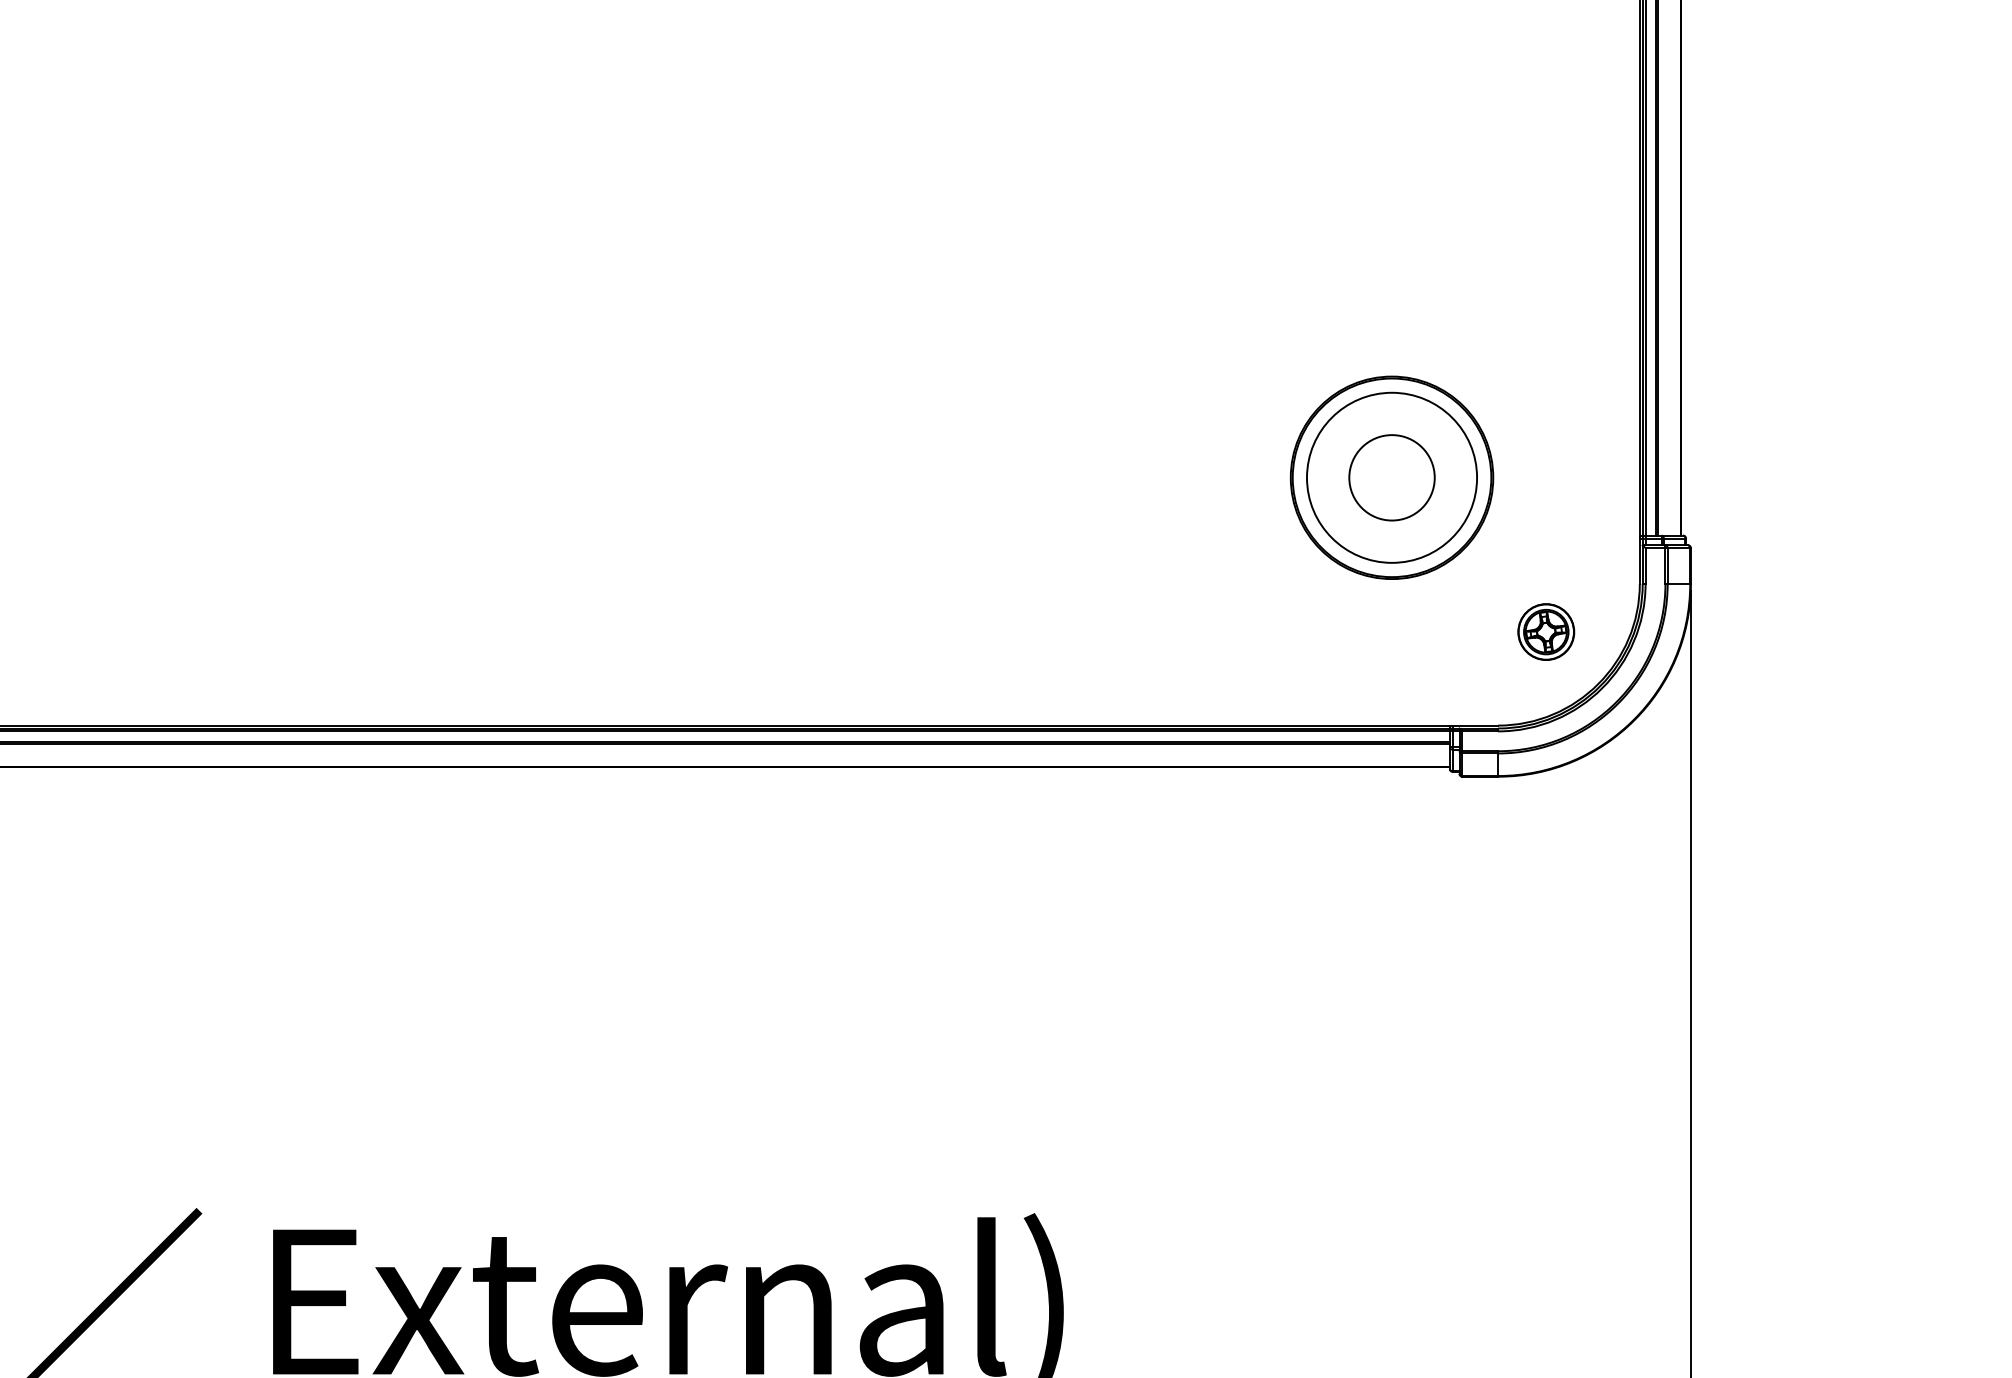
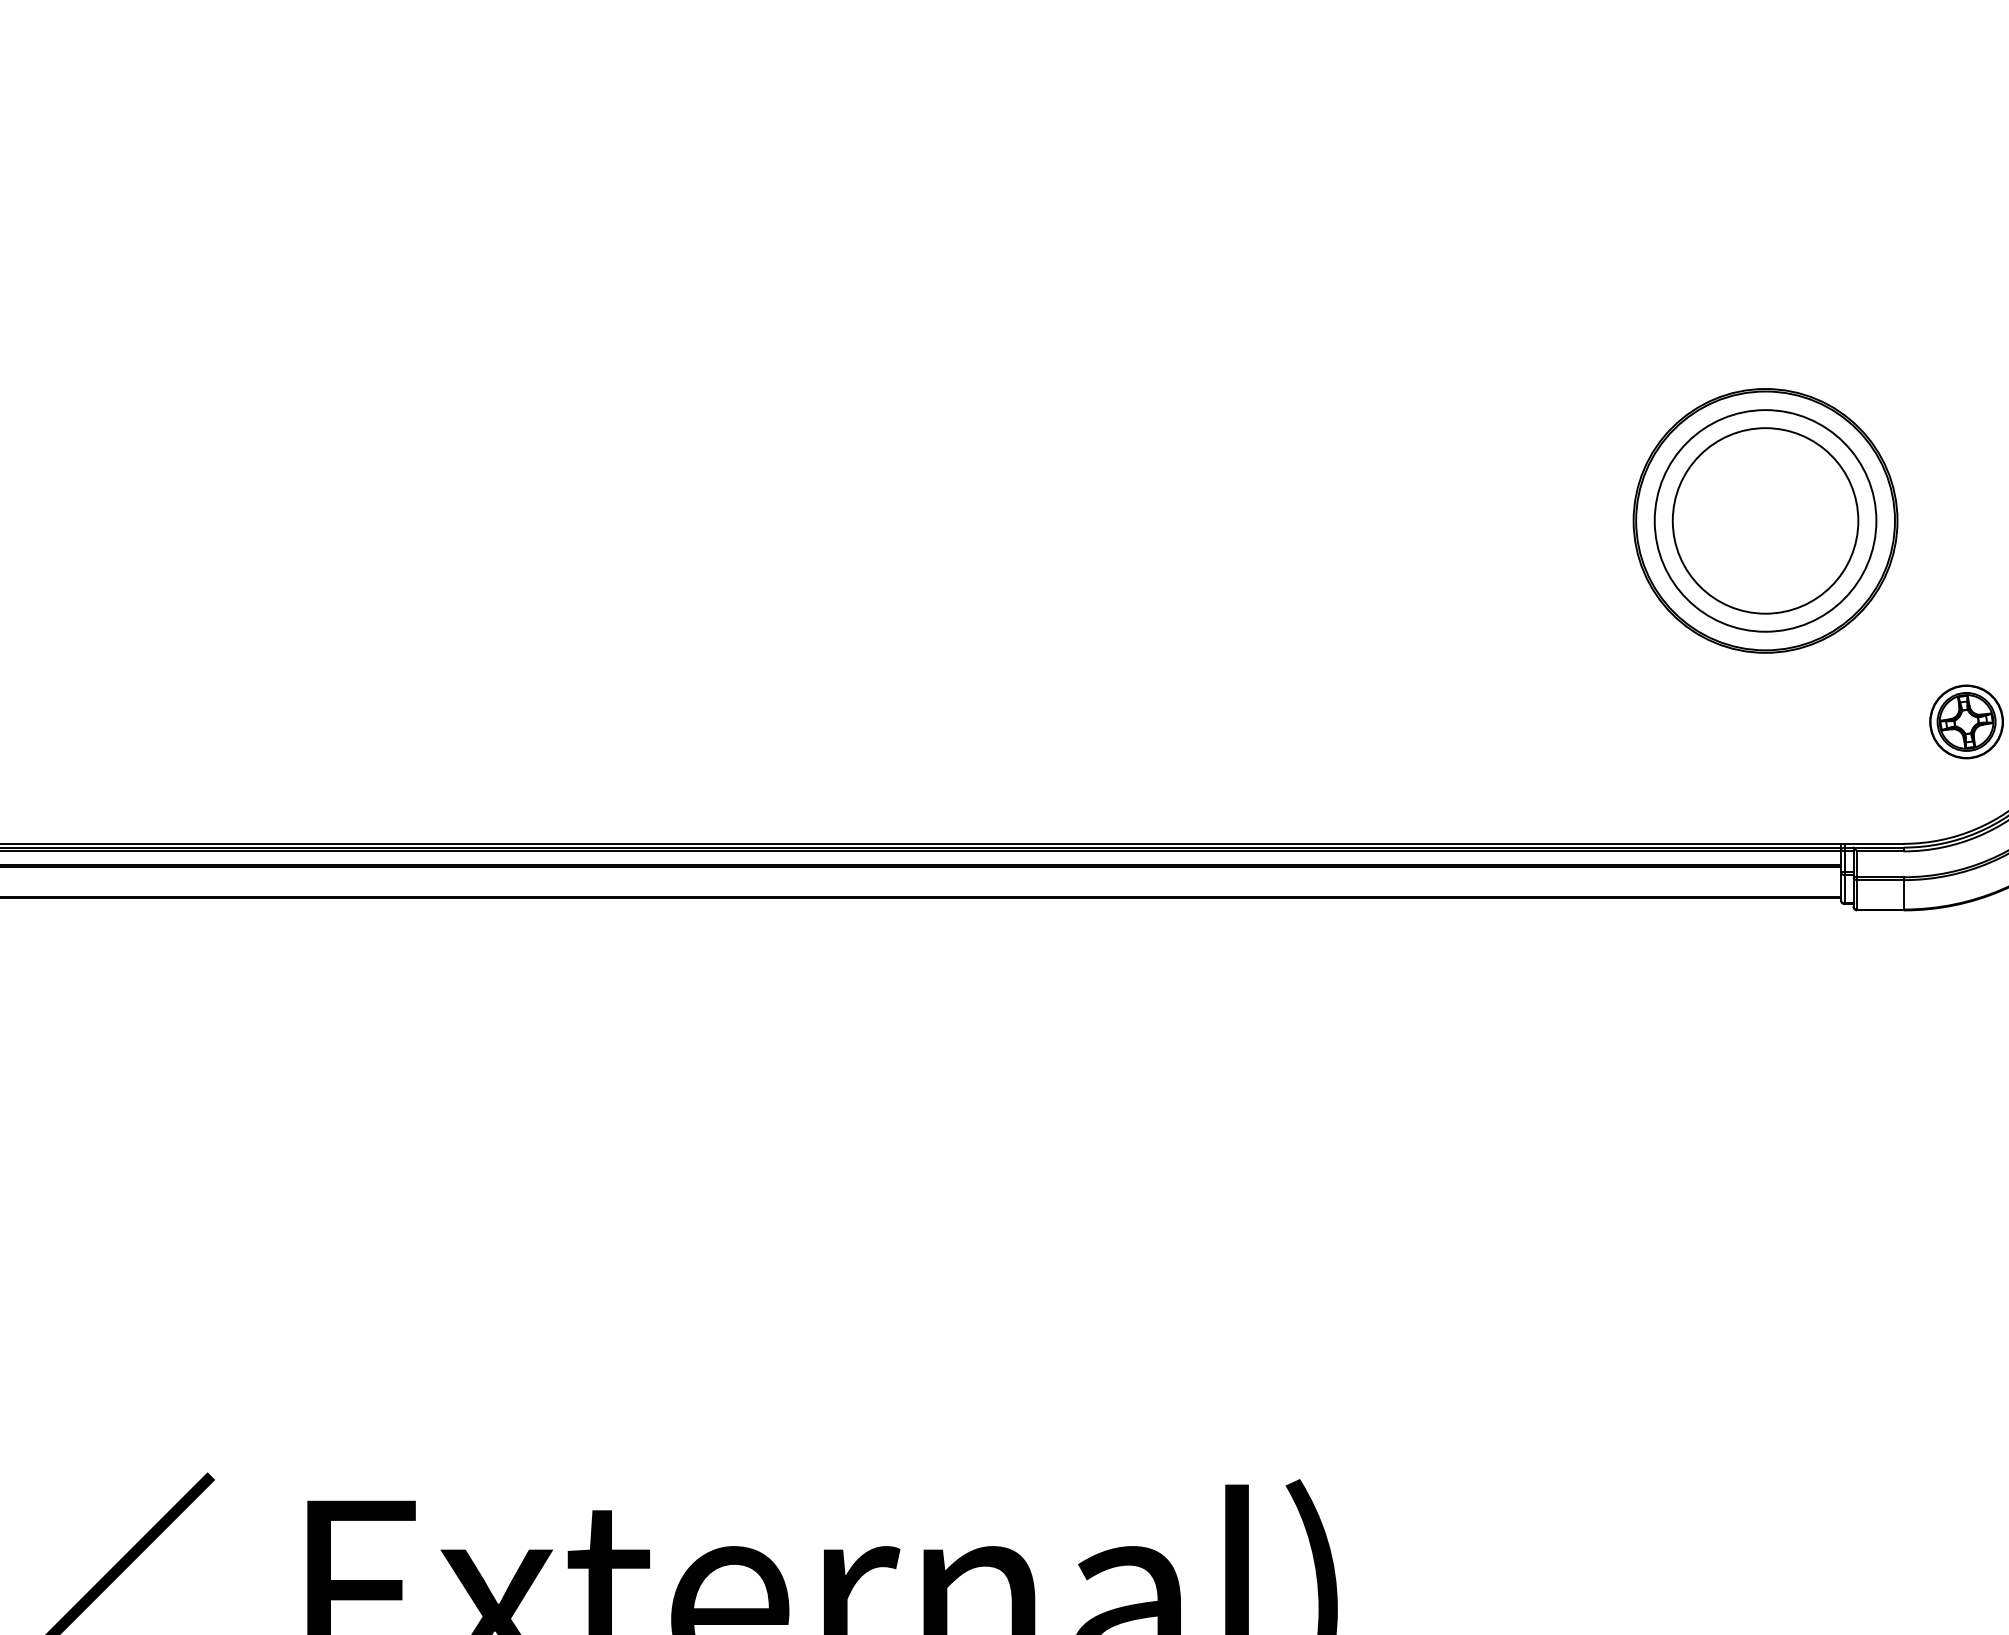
circle: (1391, 477) -> (1764, 520), size x1.67

